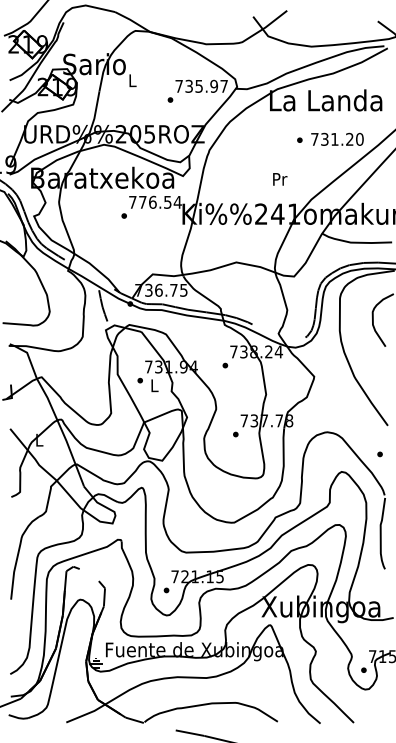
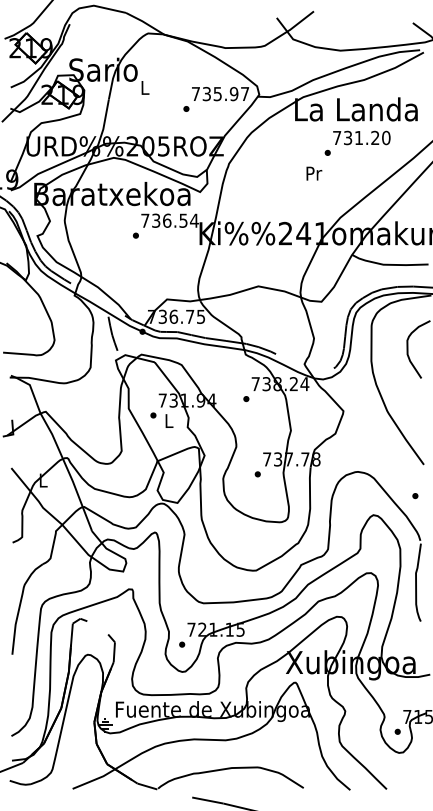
text: (337, 138) -> (361, 137), moved
text: (280, 179) -> (314, 173), moved
text: (143, 202) -> (156, 220), 776.54 -> 736.54

